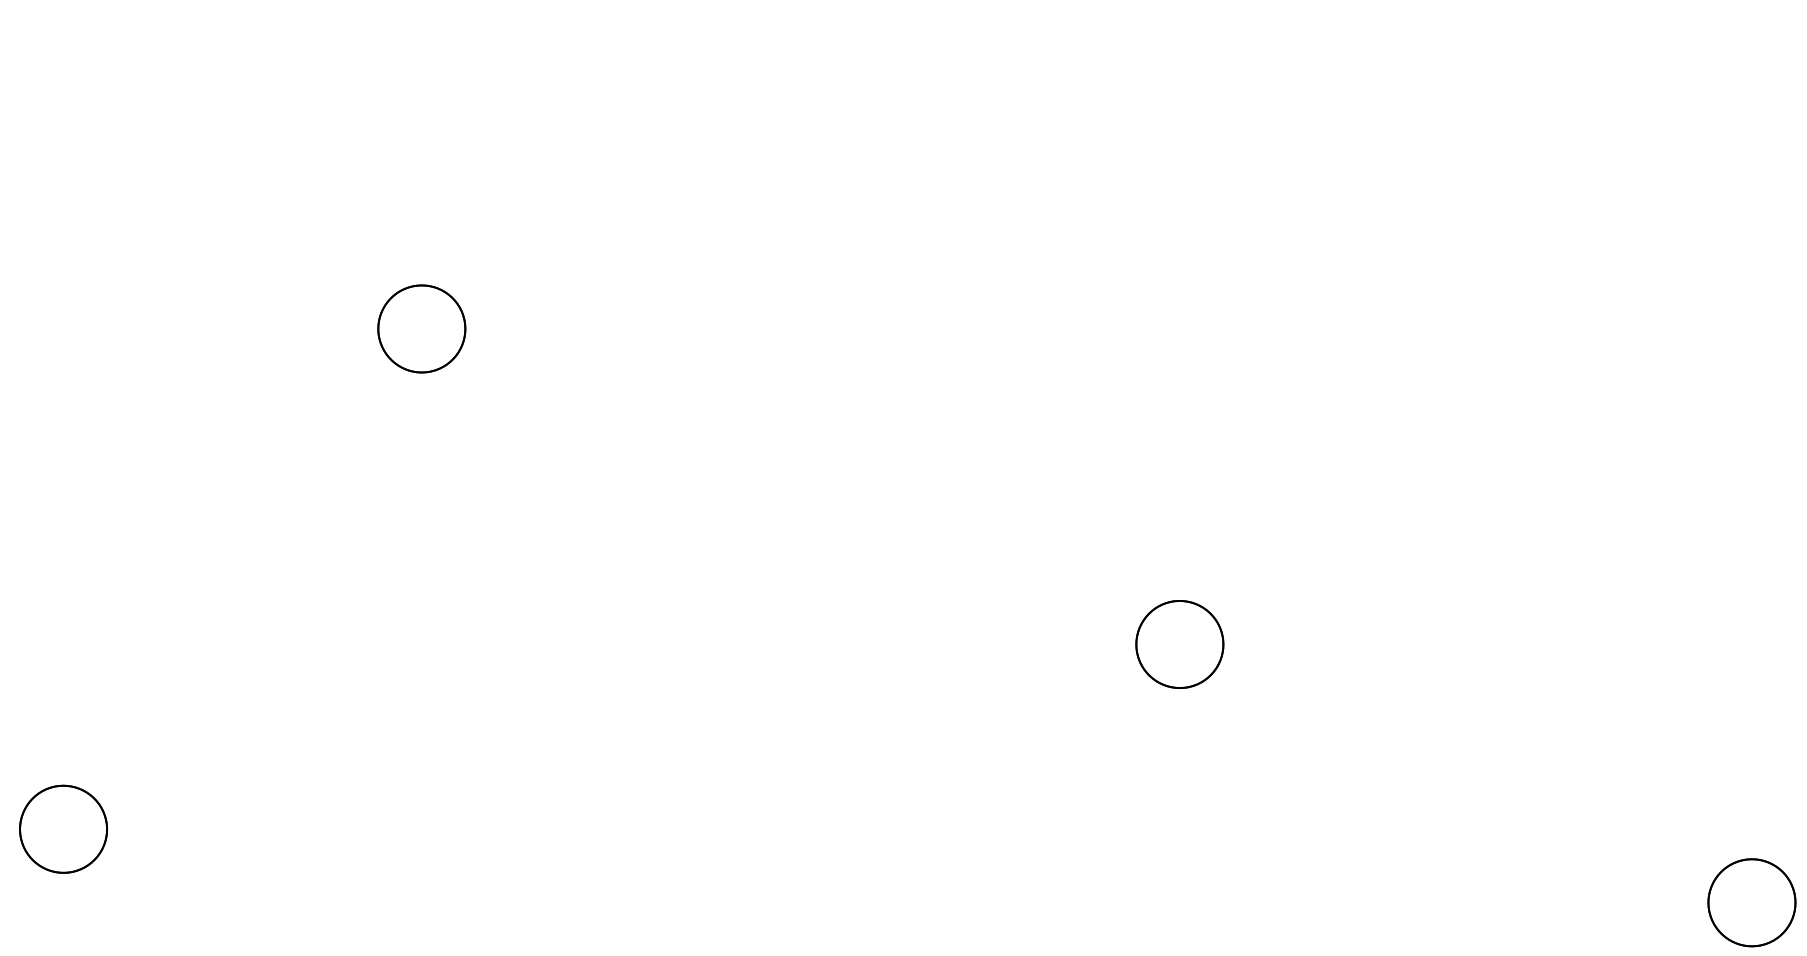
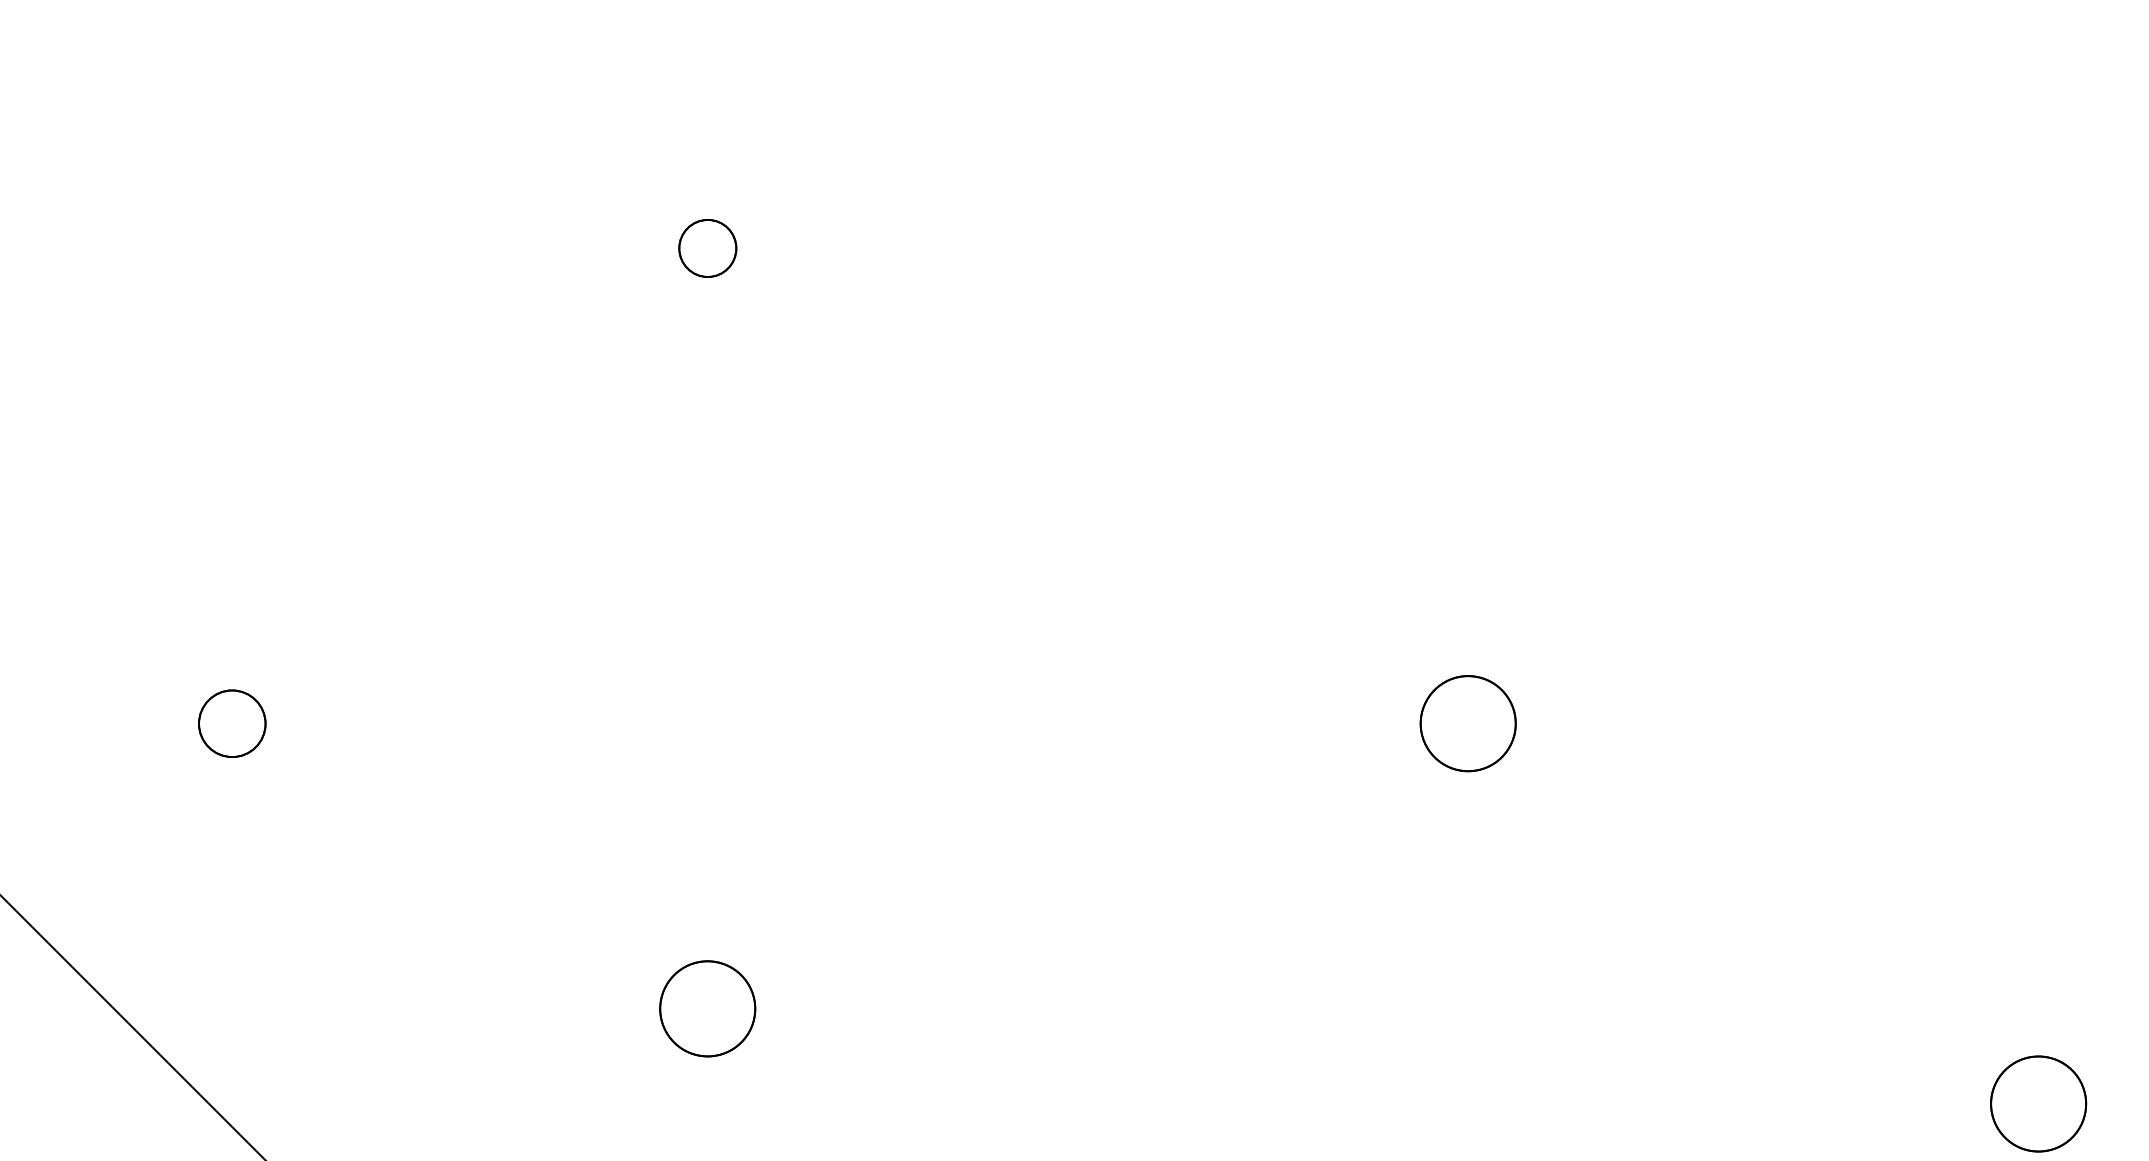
part: (421, 329) -> (707, 248), size x0.6
part: (62, 829) -> (231, 723), size x0.7

